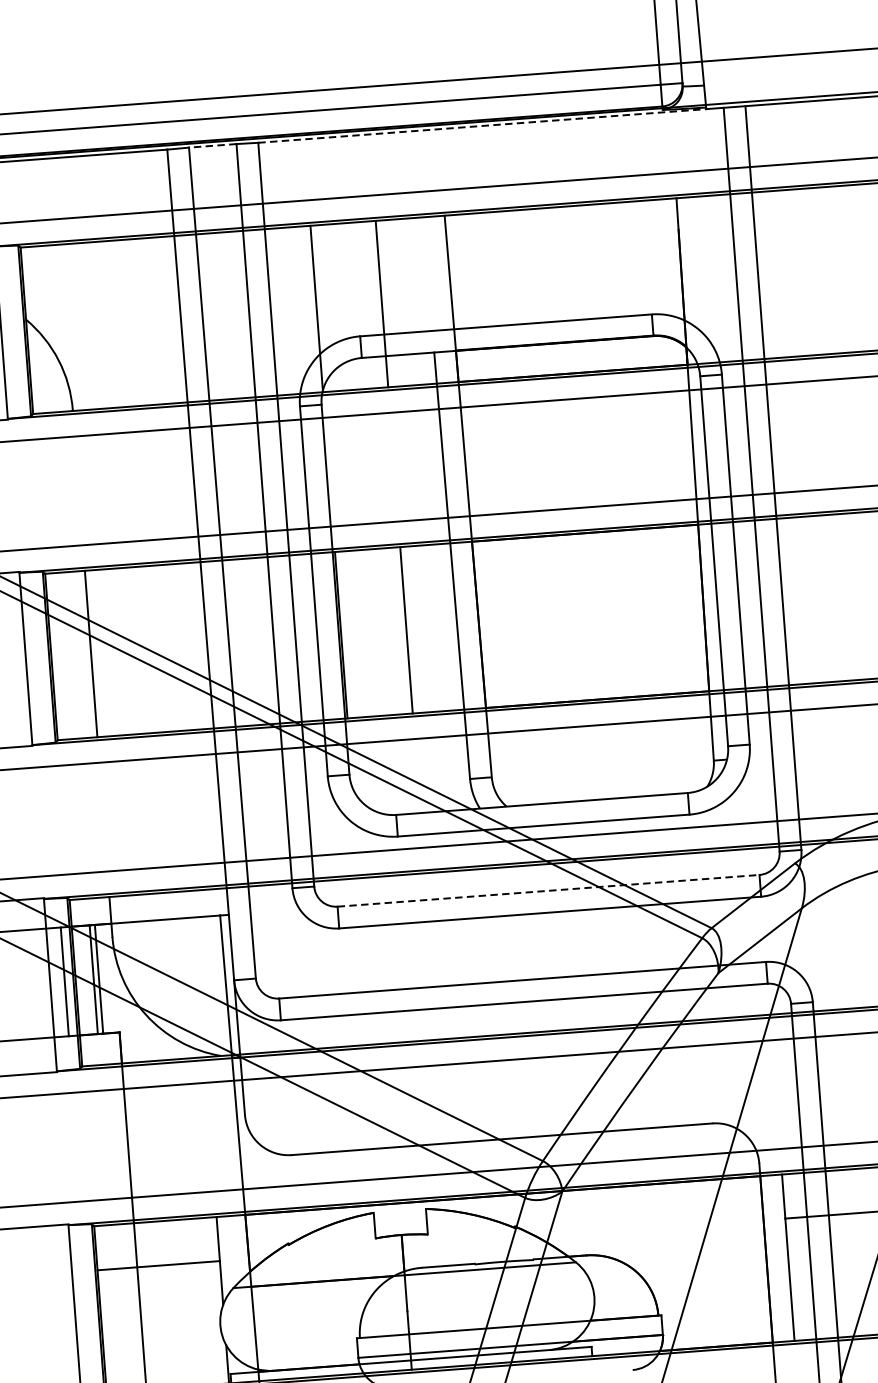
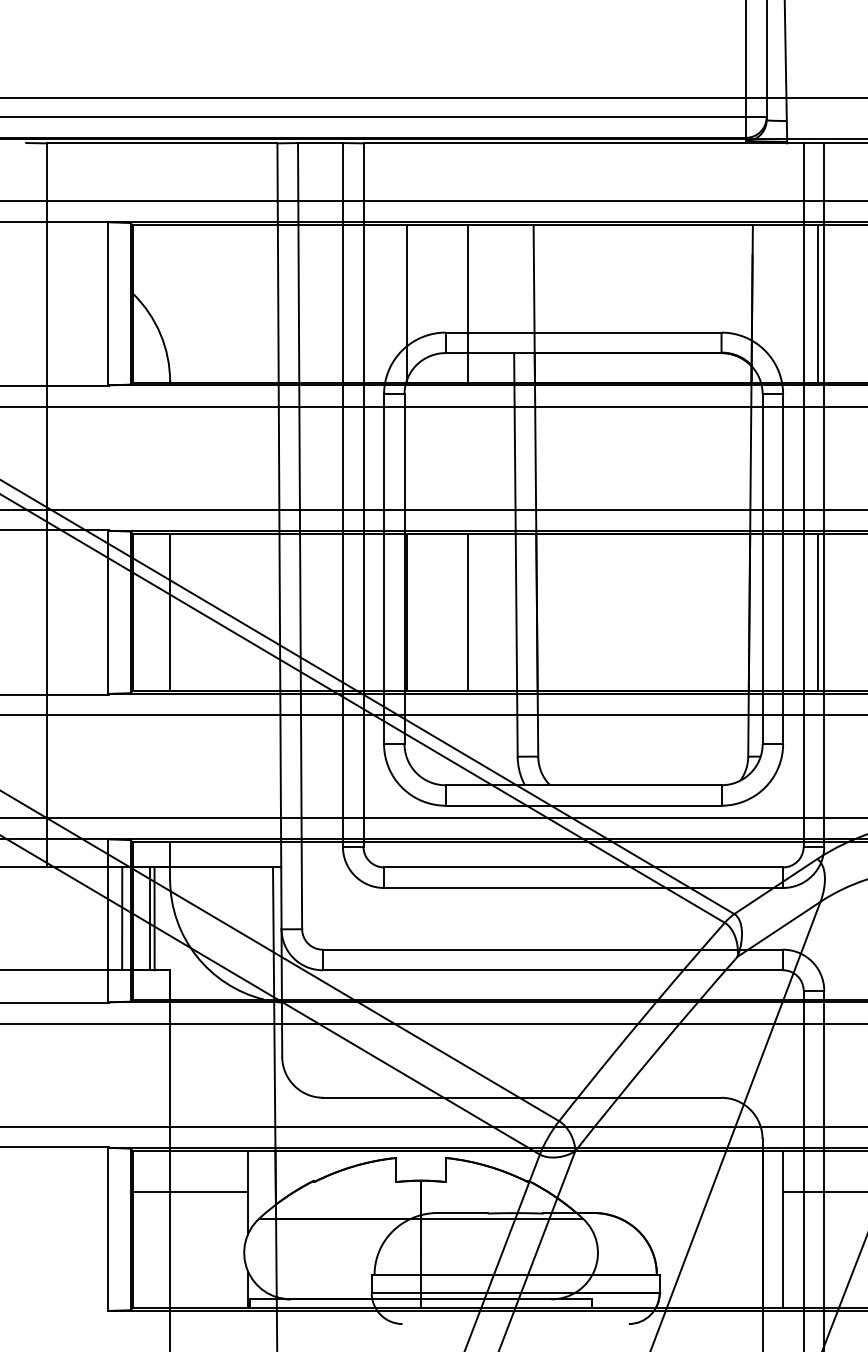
line: (482, 126) -> (575, 143), dashed -> solid
line: (211, 146) -> (319, 143), dashed -> solid
line: (752, 275) -> (818, 303), added
line: (776, 602) -> (818, 612), added
line: (548, 890) -> (583, 867), dashed -> solid

